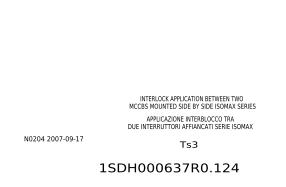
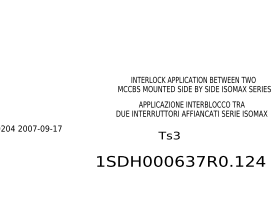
text: (188, 144) -> (168, 135), moved
text: (169, 167) -> (181, 160), moved

